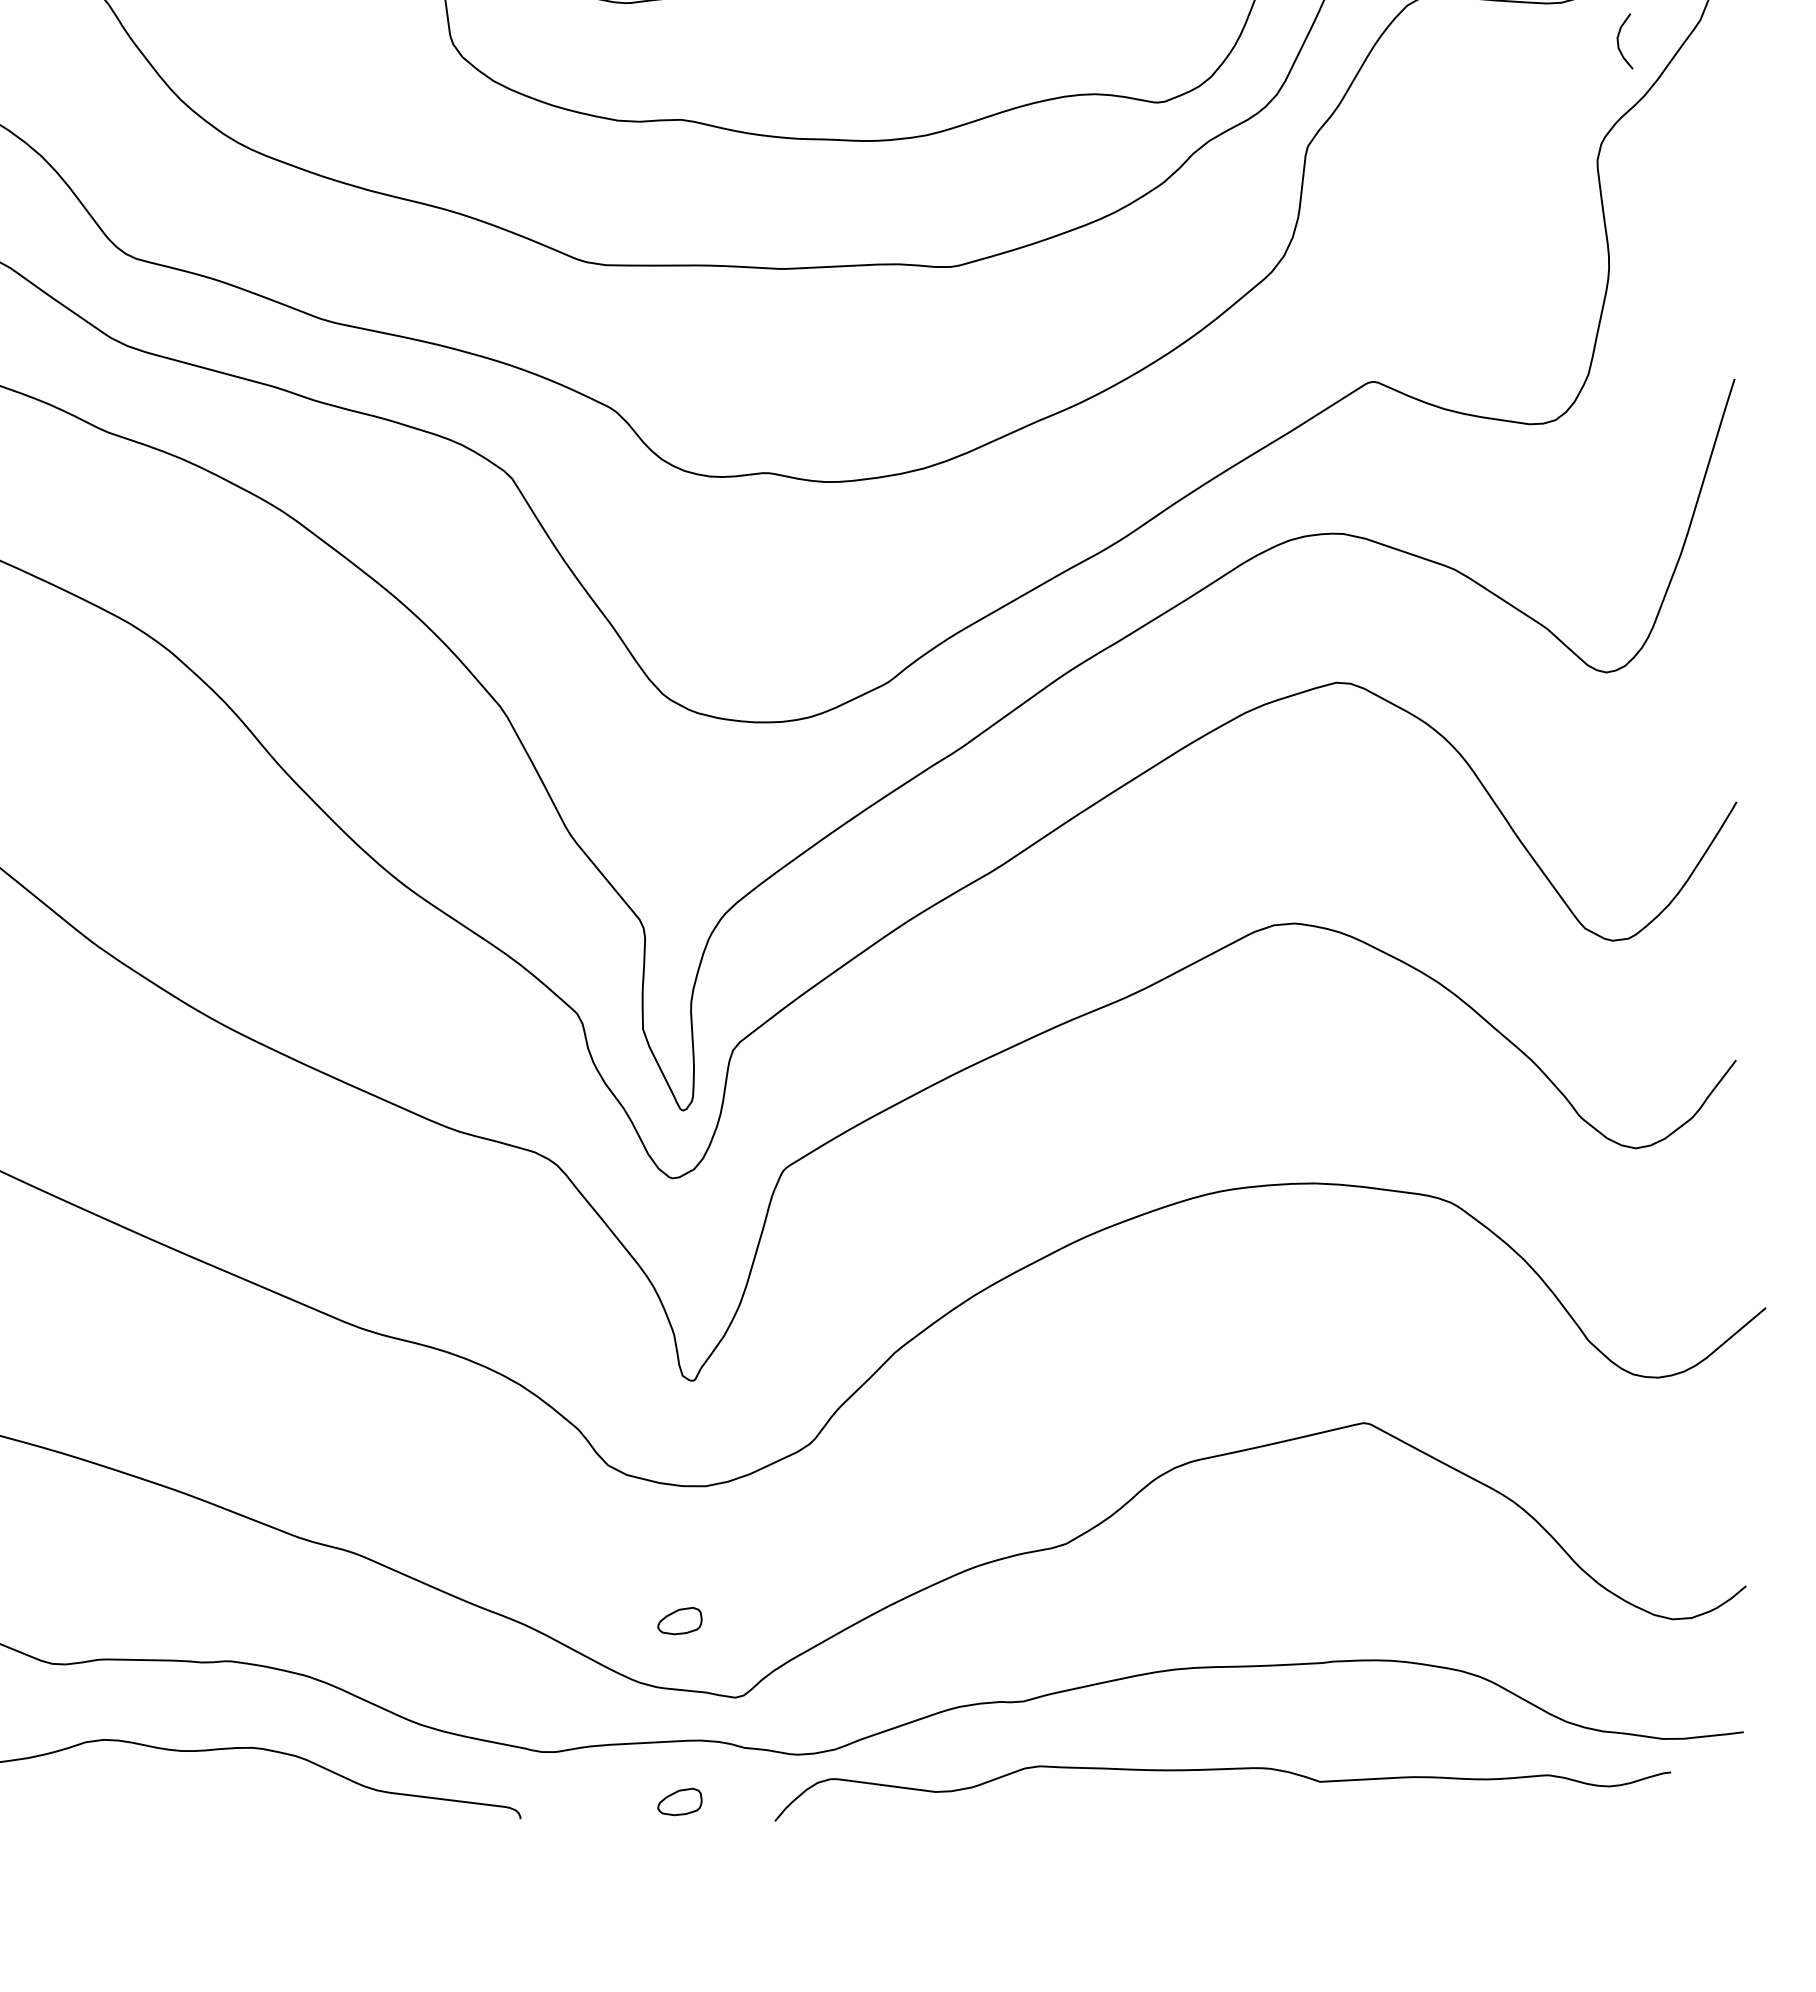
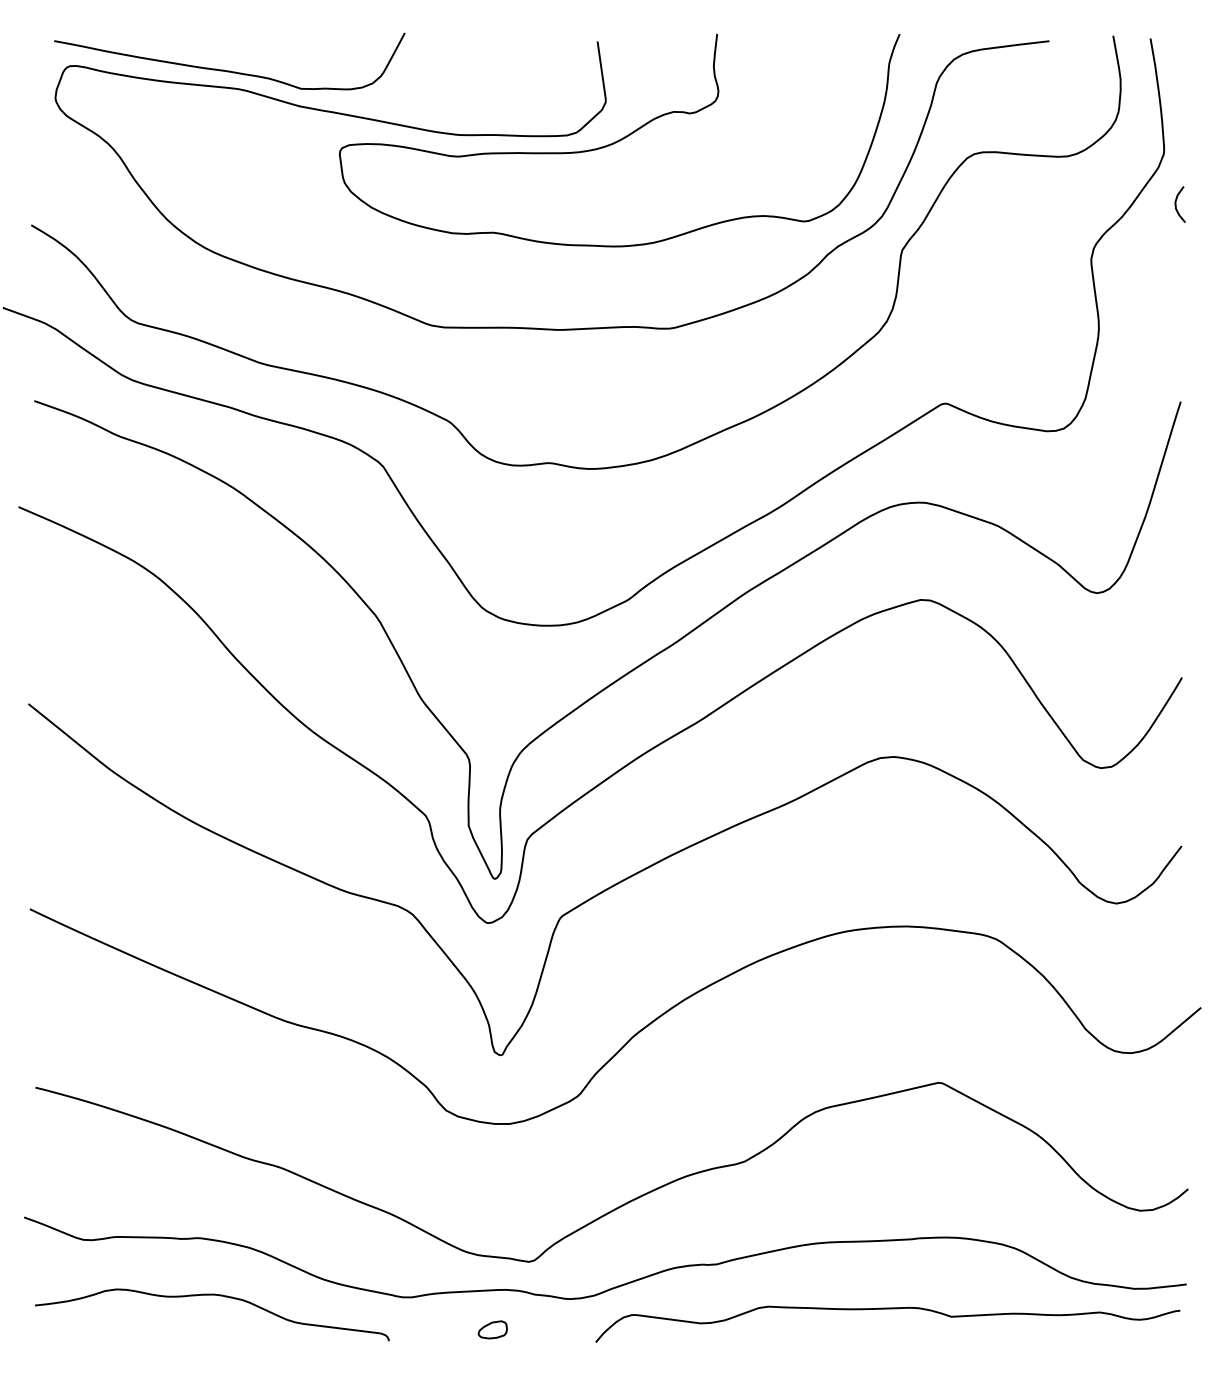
curve: (1619, 41) -> (1176, 204), moved
part: (679, 1620) -> (492, 1211), removed
curve: (1222, 1770) -> (887, 1309), moved

